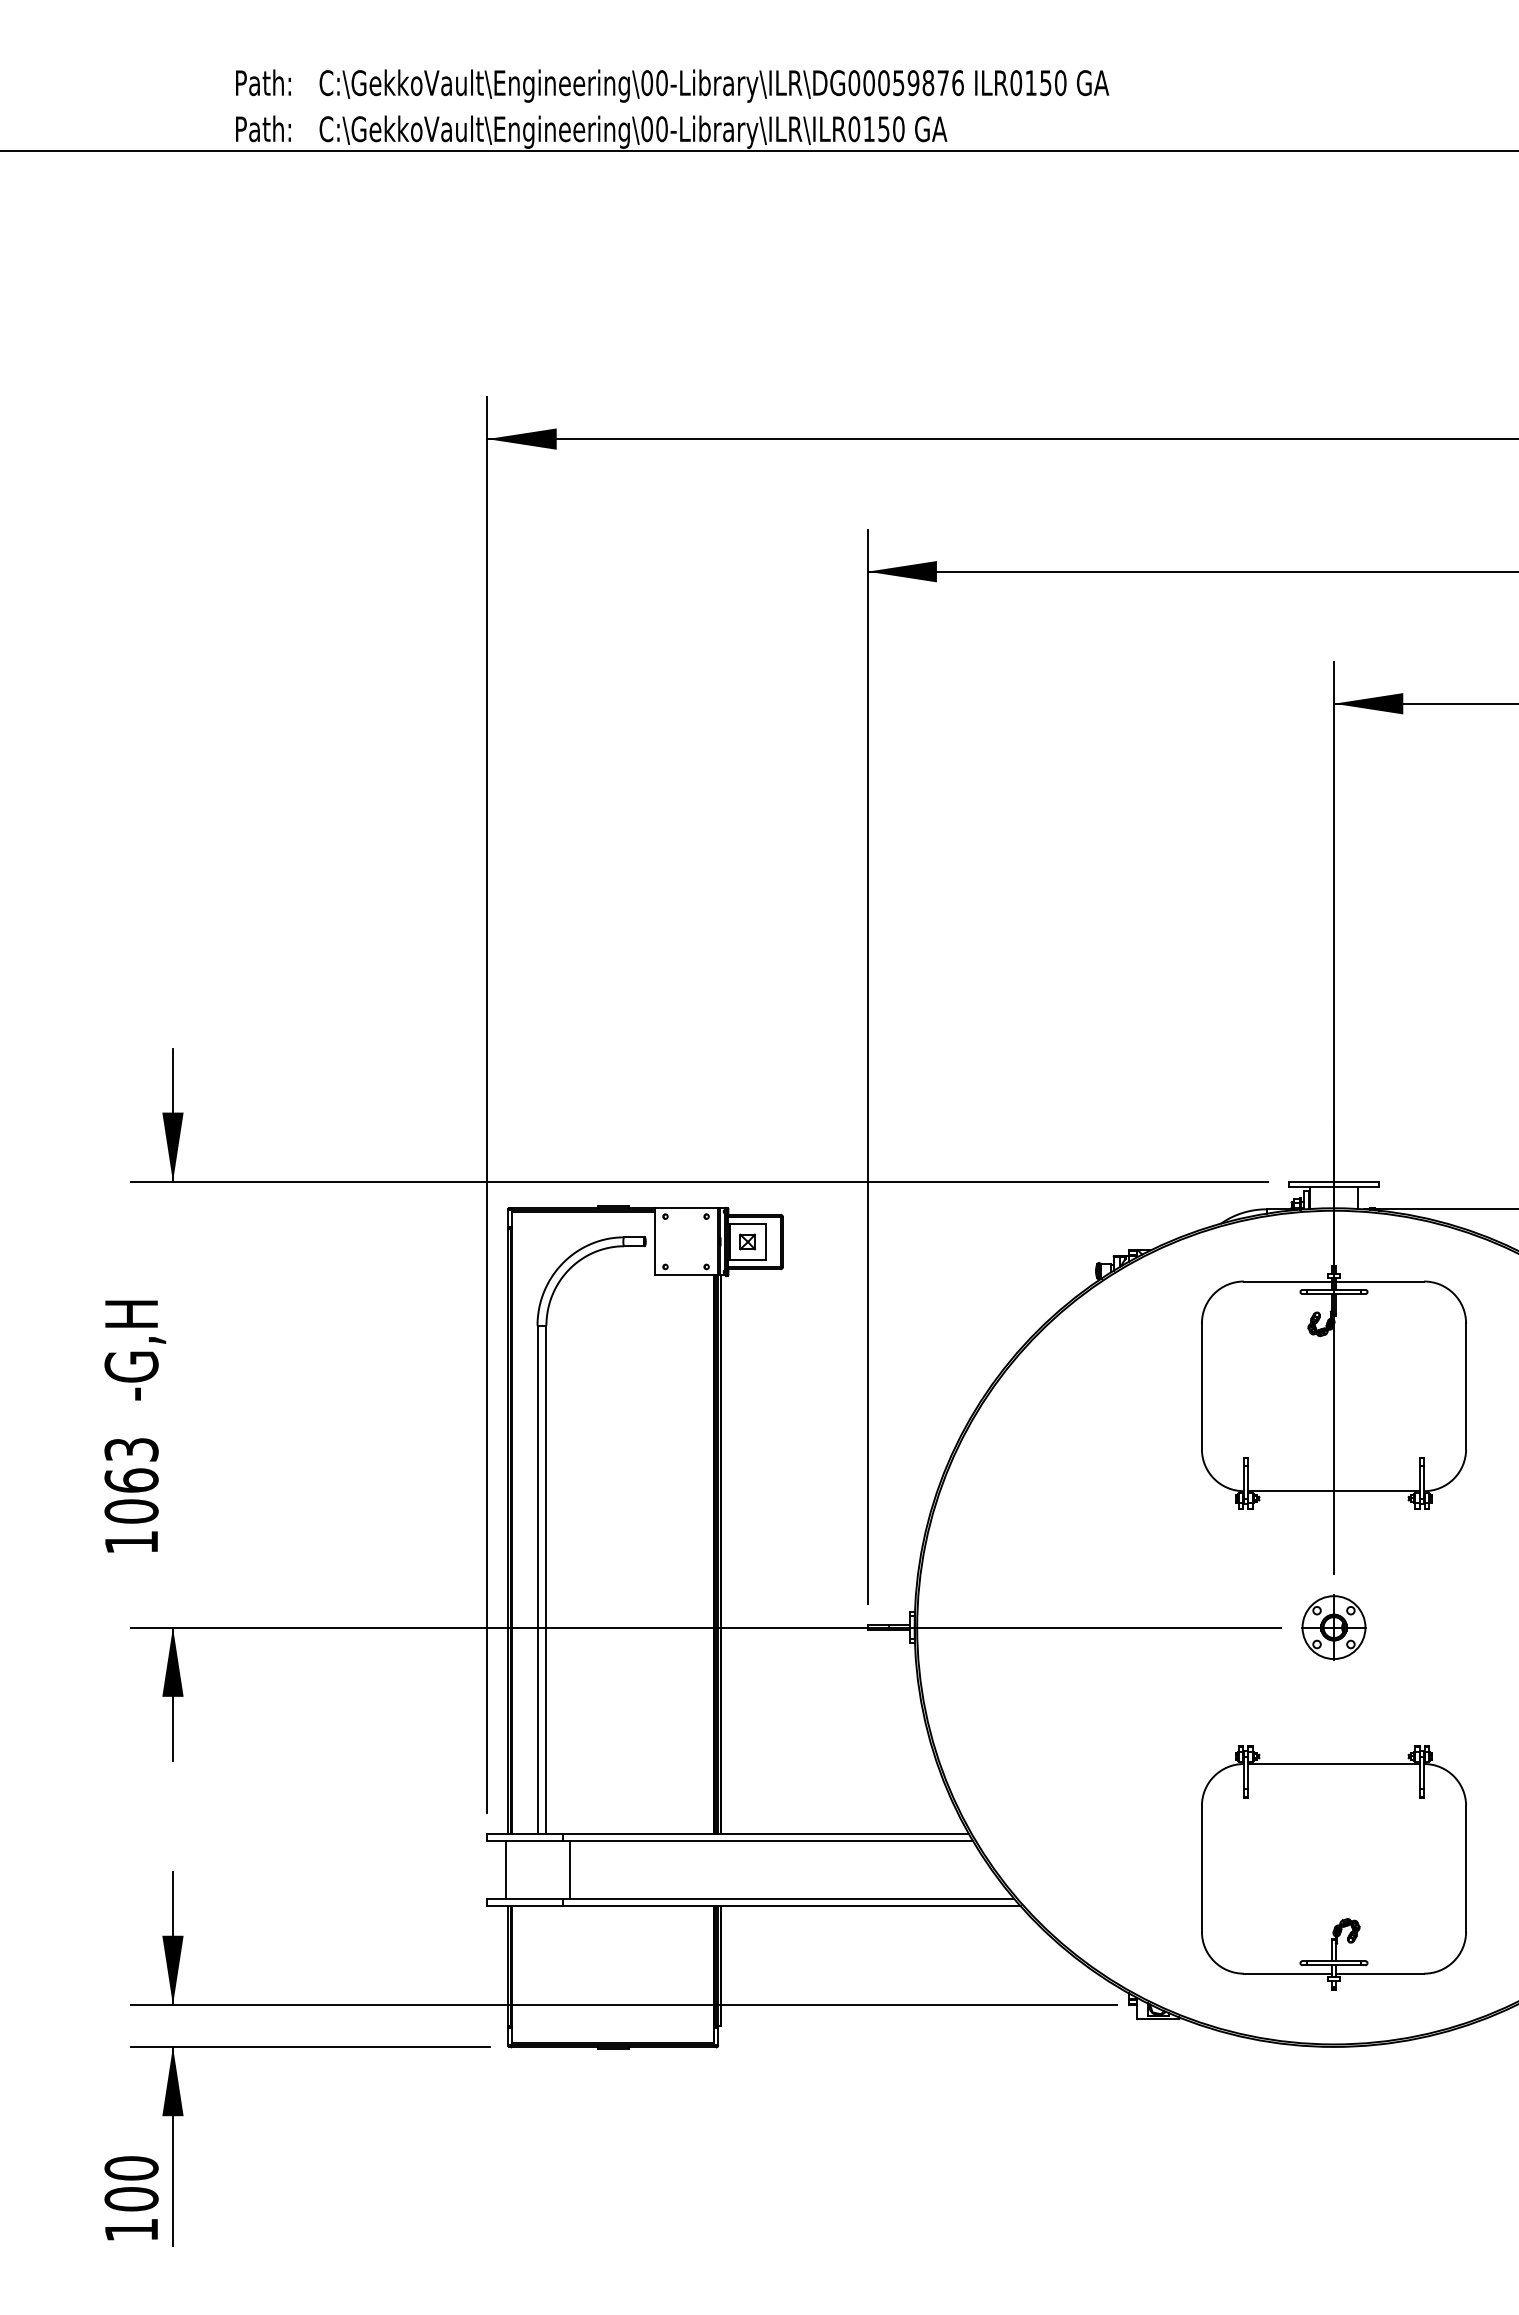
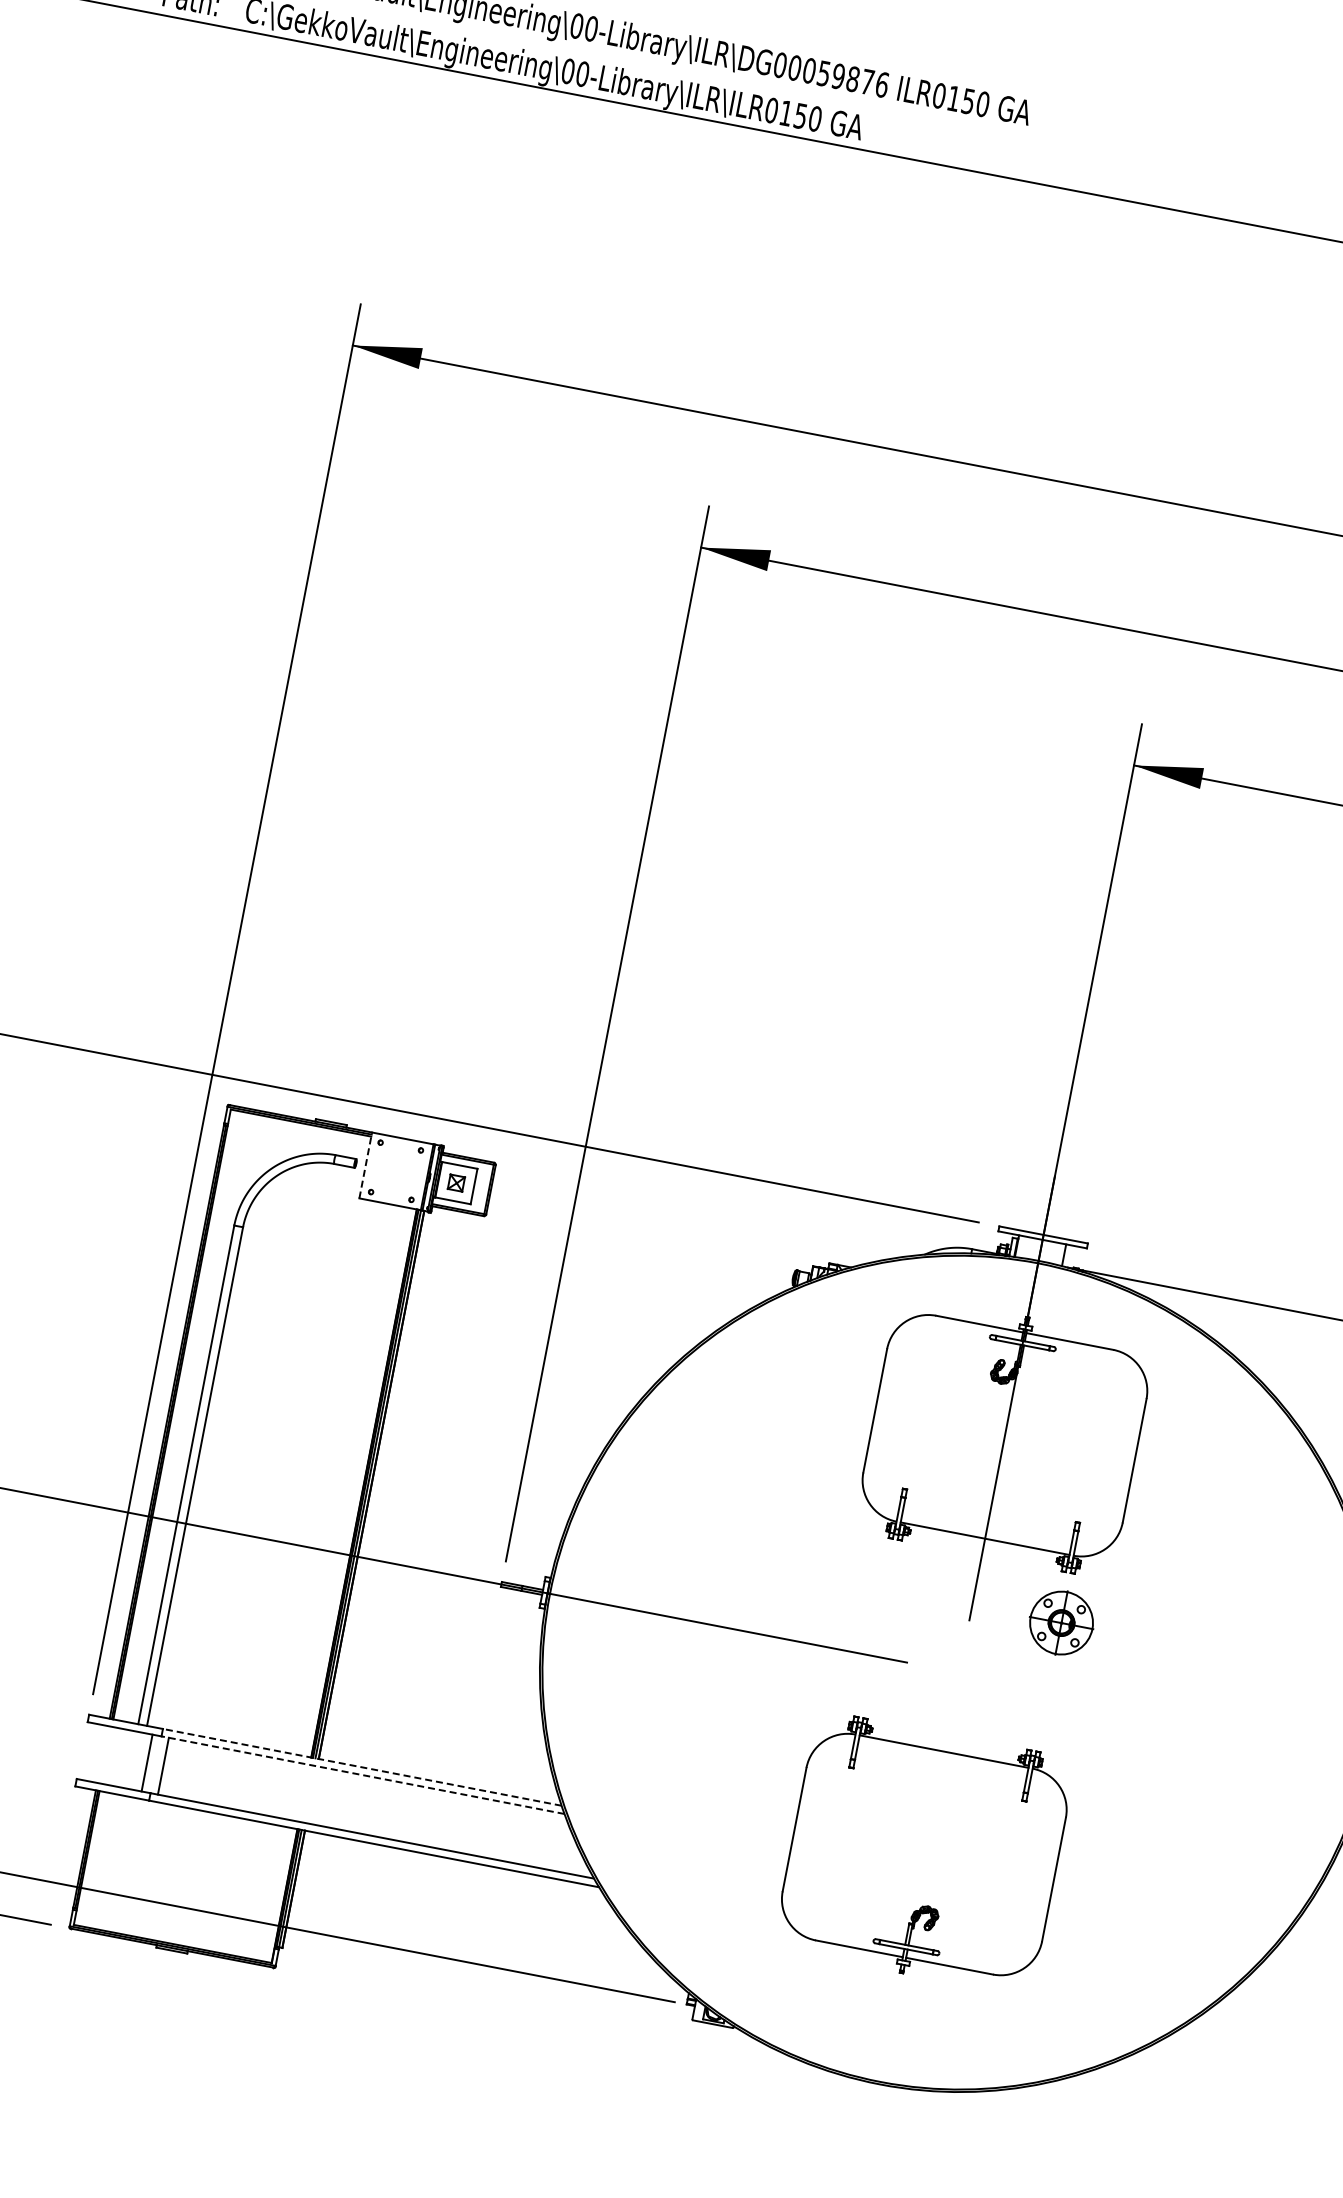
line: (655, 1241) -> (366, 1165), solid -> dashed
part: (1333, 1627) -> (1061, 1622), moved
line: (765, 1833) -> (362, 1767), solid -> dashed
line: (767, 1841) -> (362, 1775), solid -> dashed
part: (1333, 1867) -> (924, 1853), moved
line: (505, 1869) -> (147, 1762), moved

